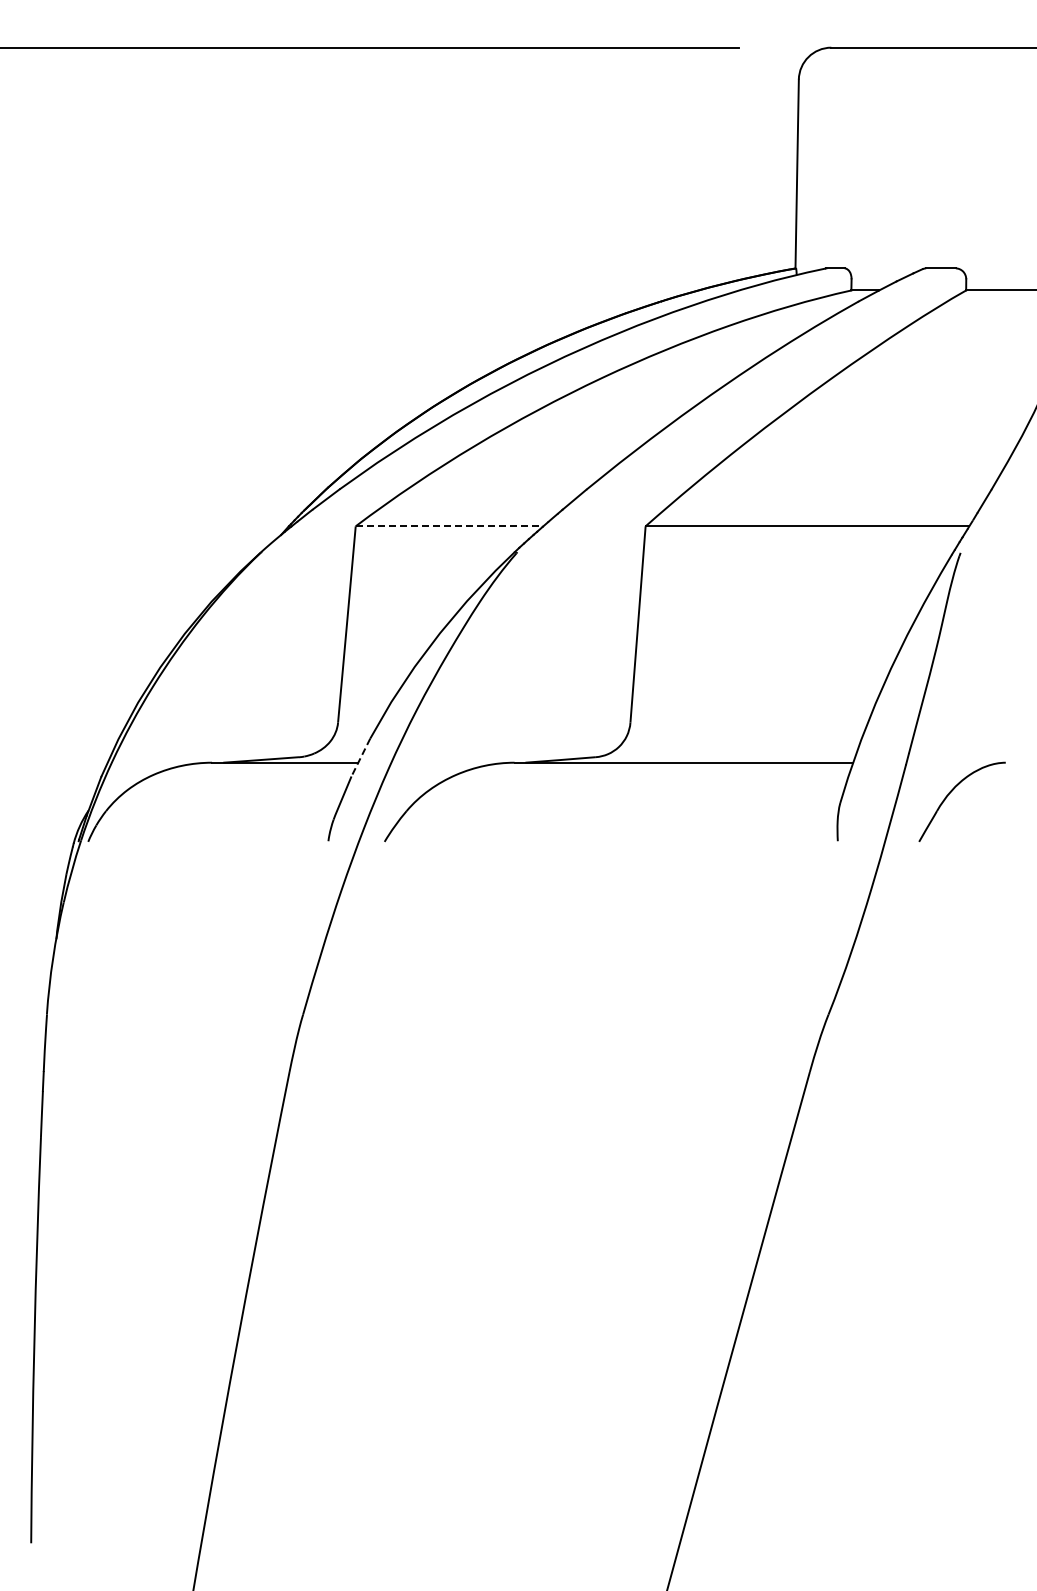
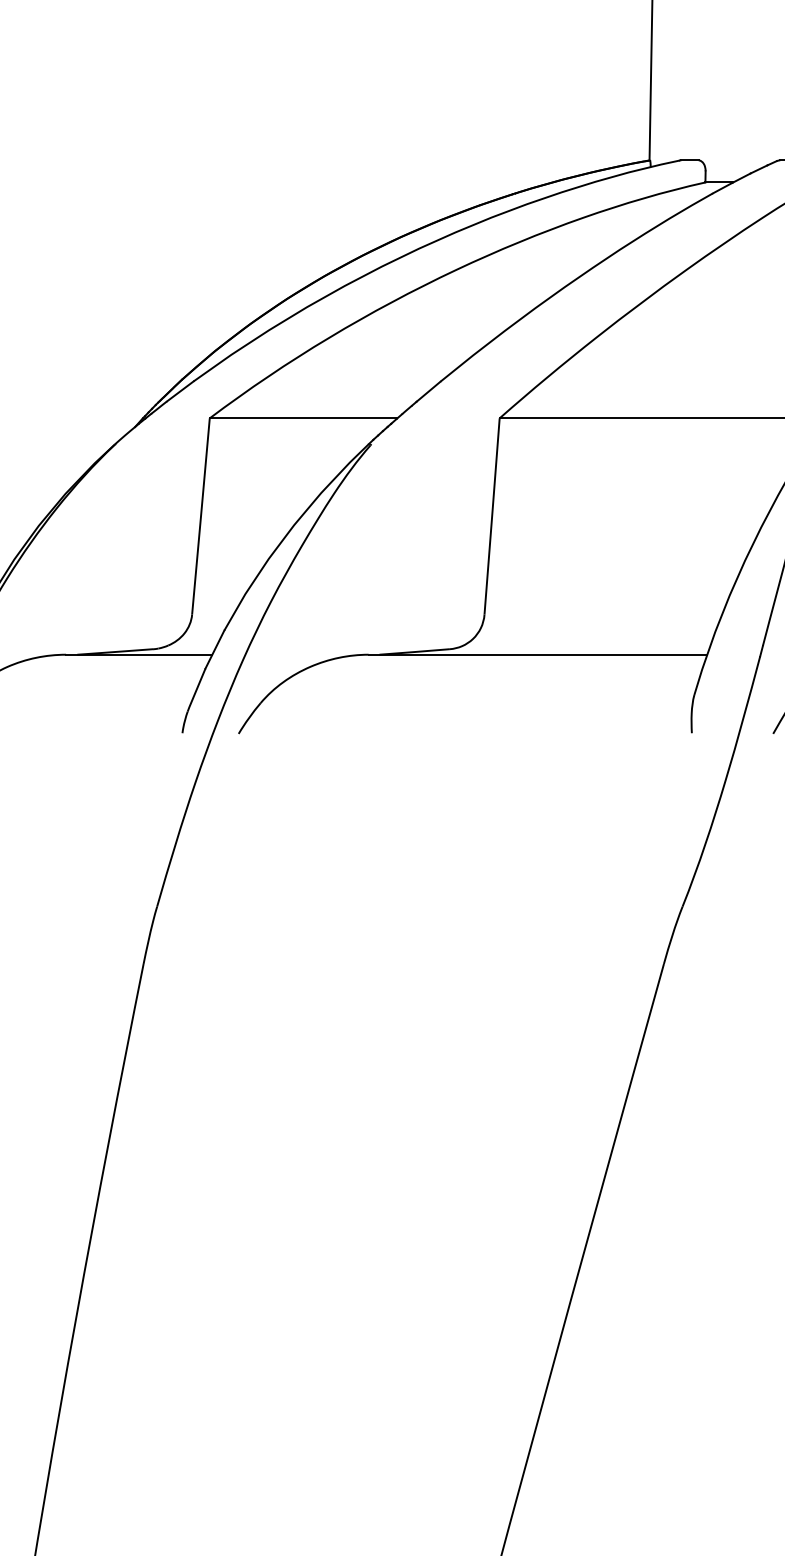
line: (449, 526) -> (303, 418), dashed -> solid
line: (360, 758) -> (214, 650), dashed -> solid

